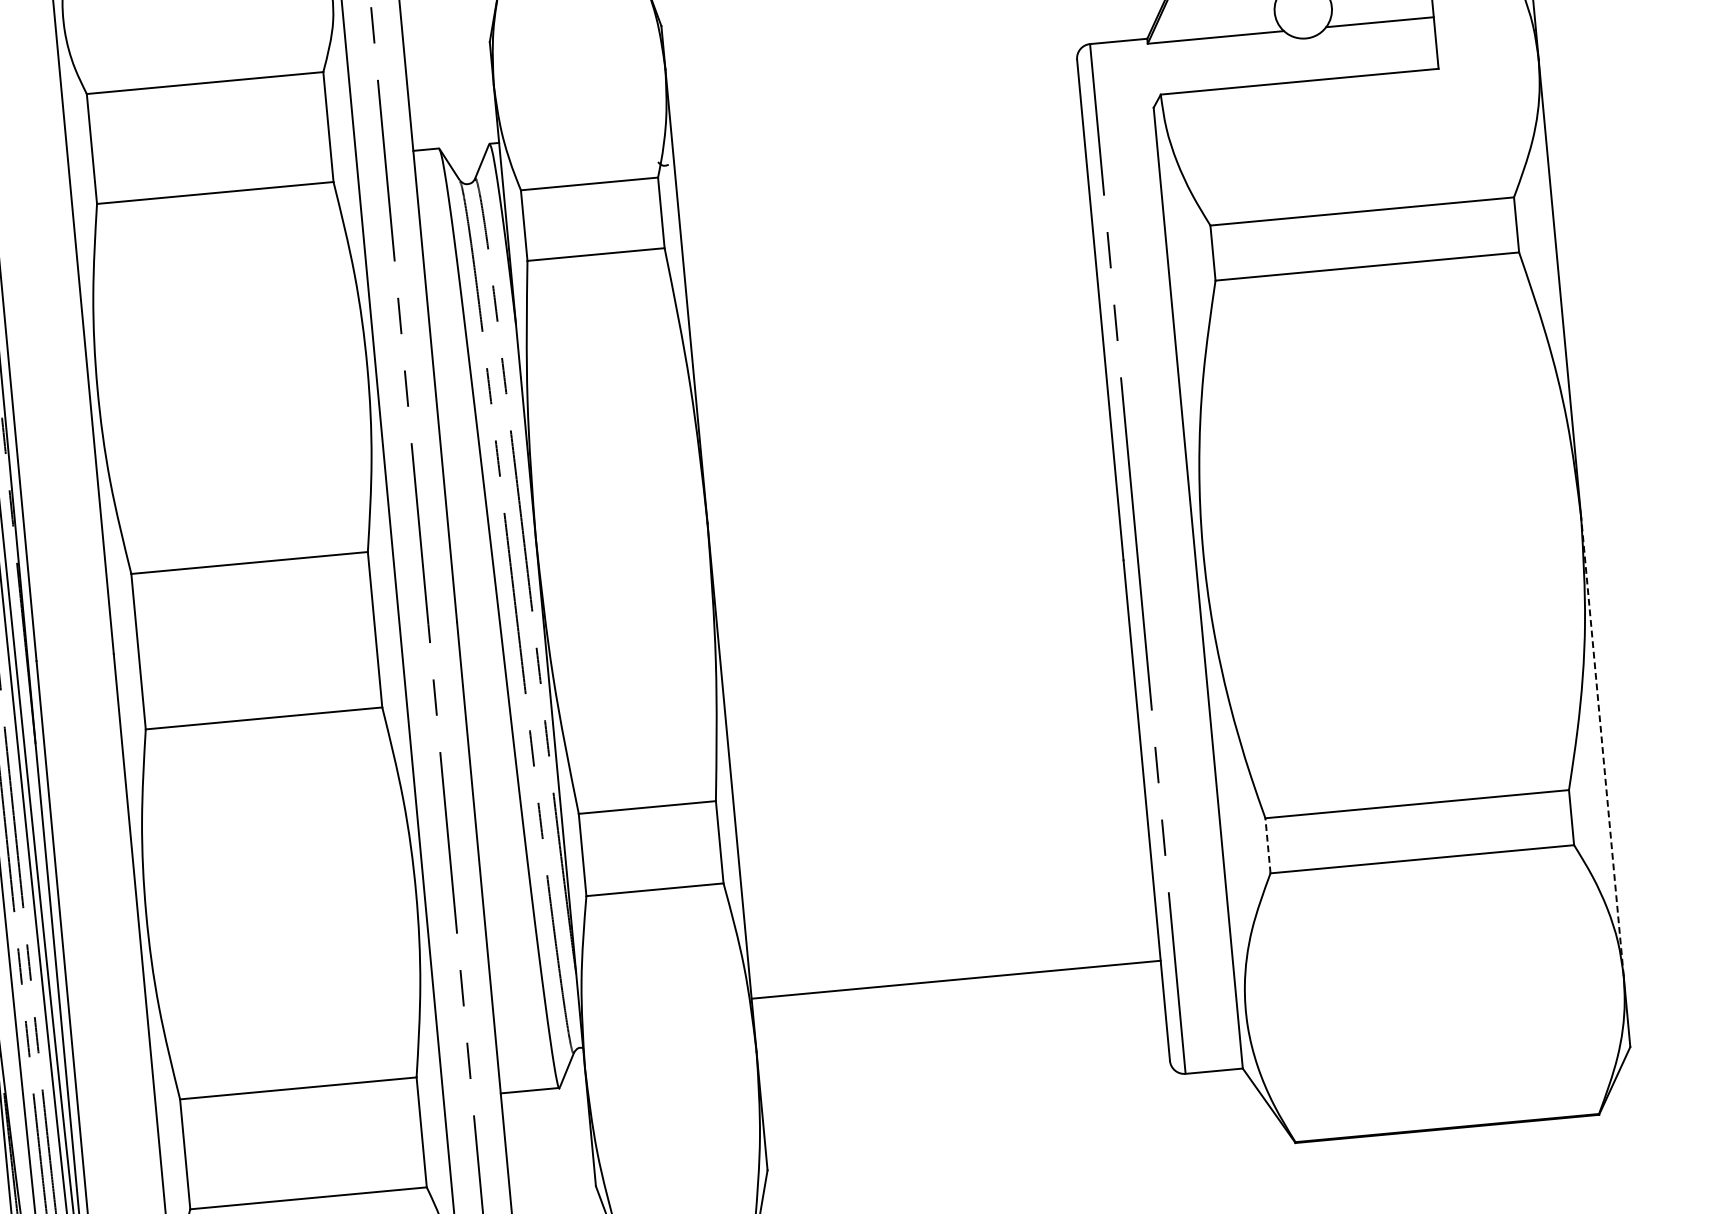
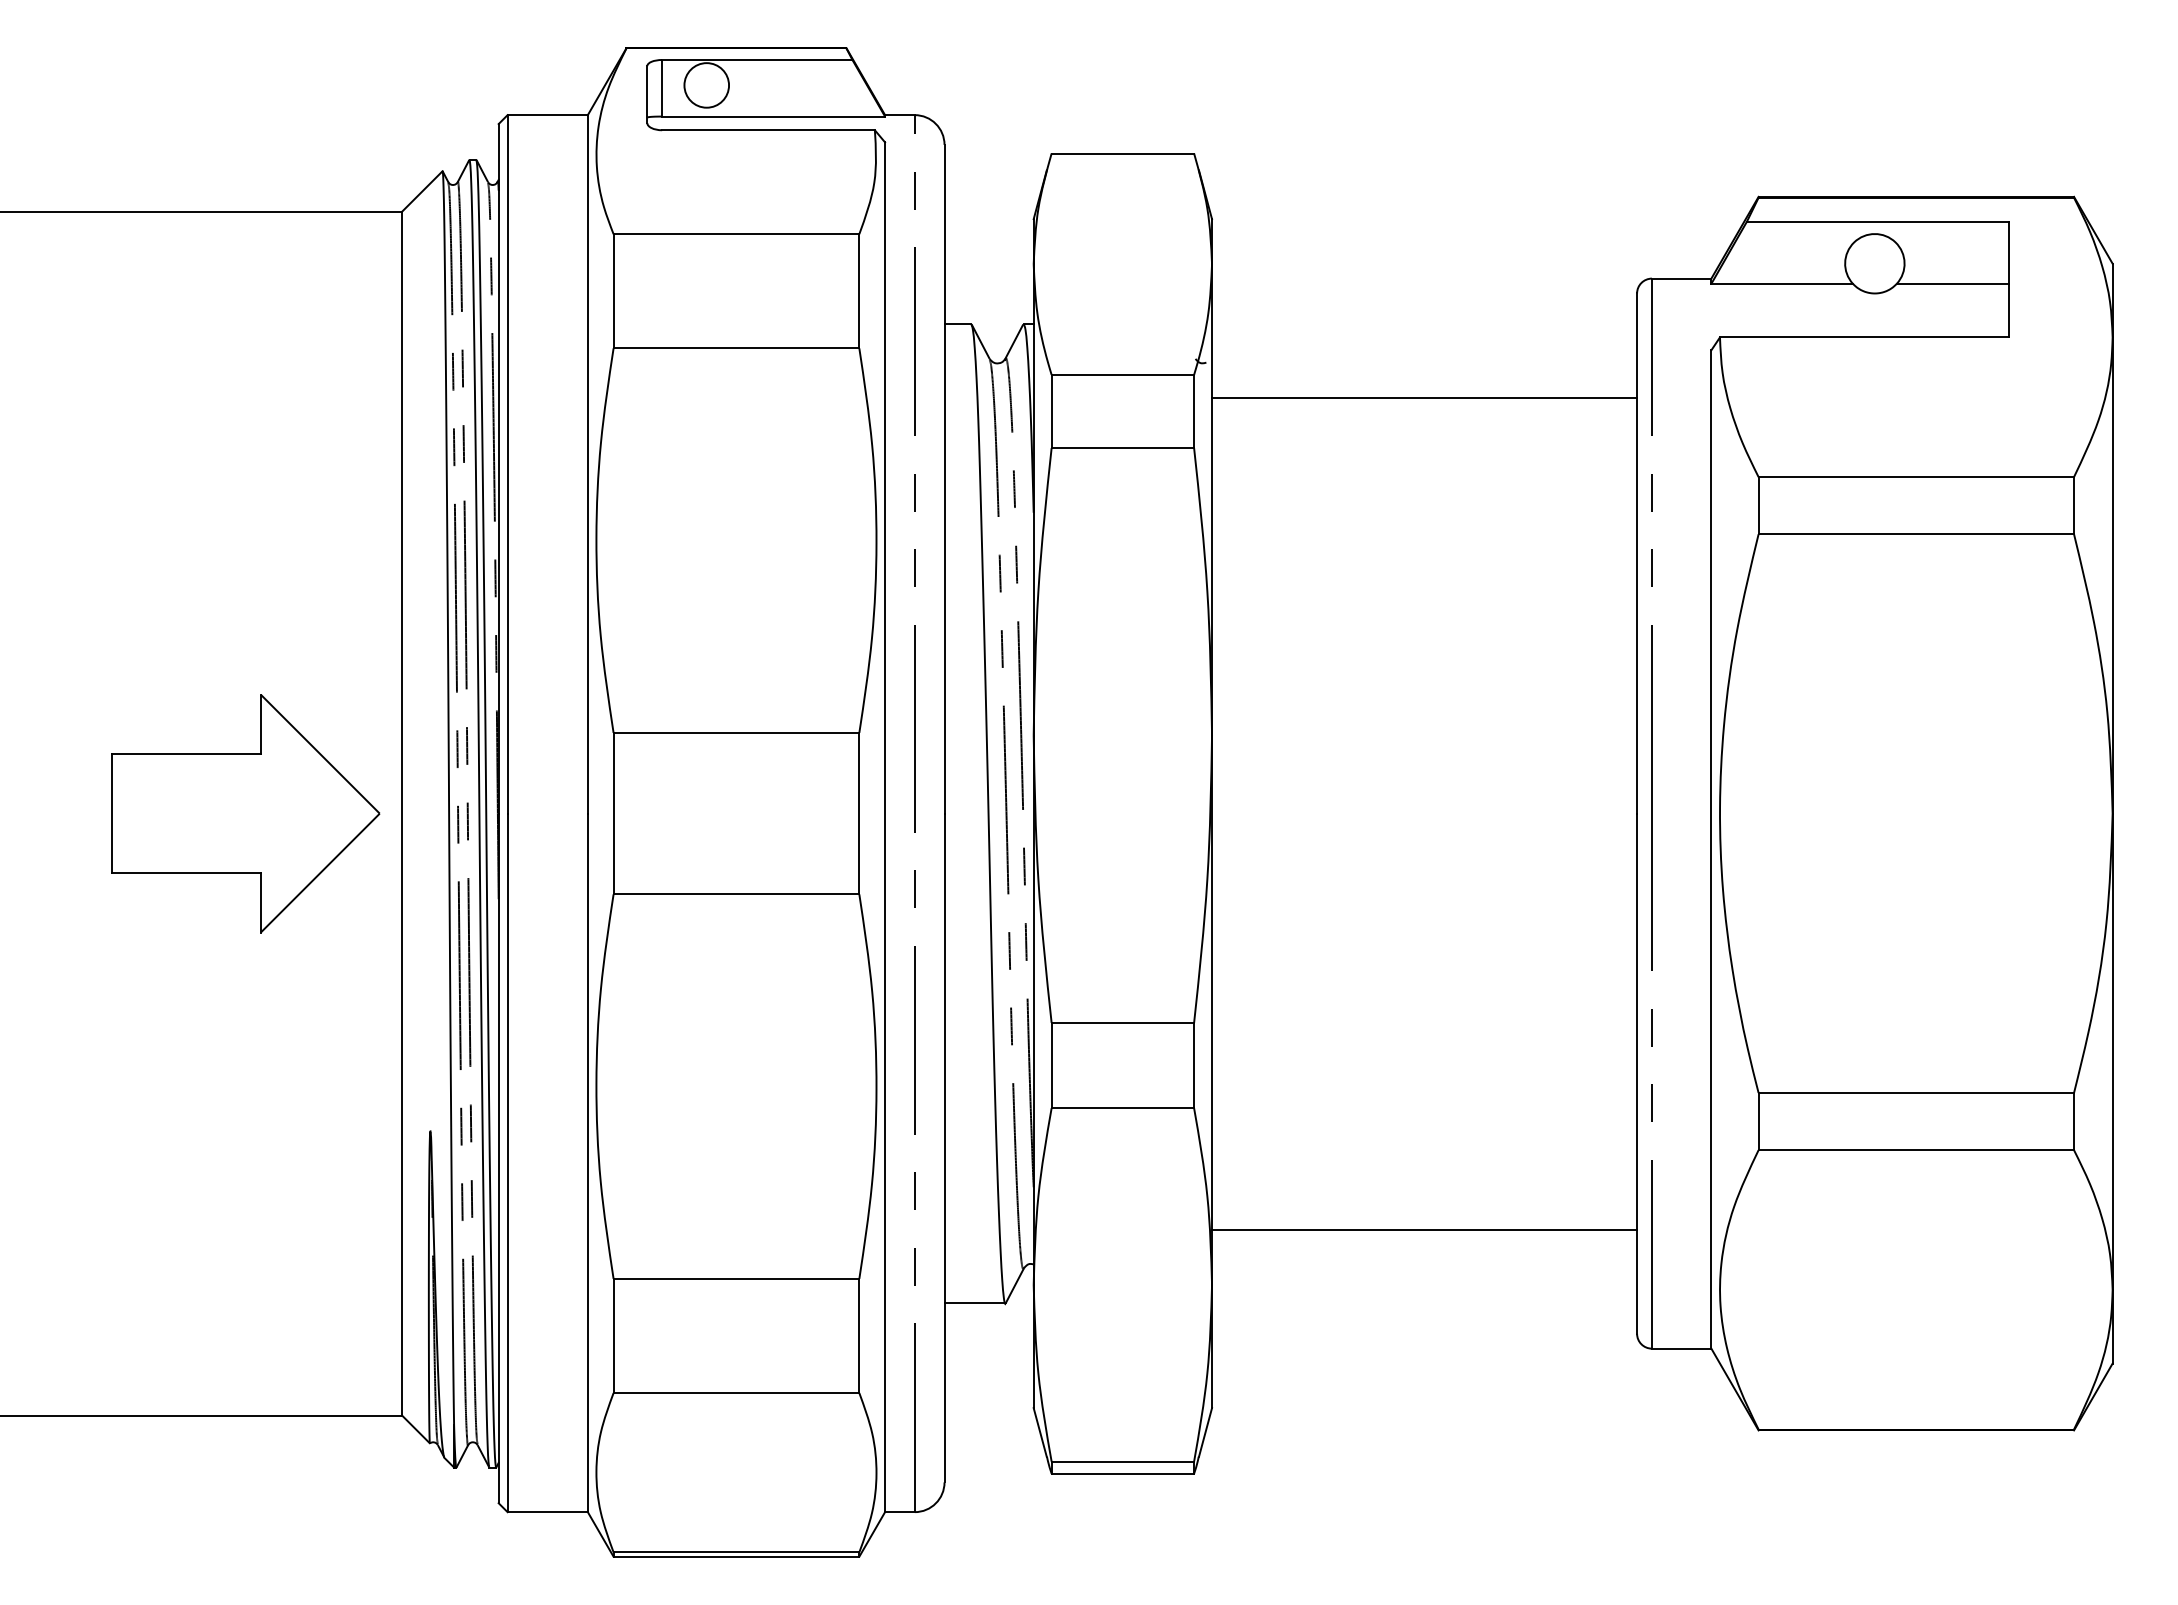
line: (881, 178) -> (1424, 397), added
line: (1602, 746) -> (2112, 1051), dashed -> solid
line: (1267, 845) -> (1758, 1121), dashed -> solid

